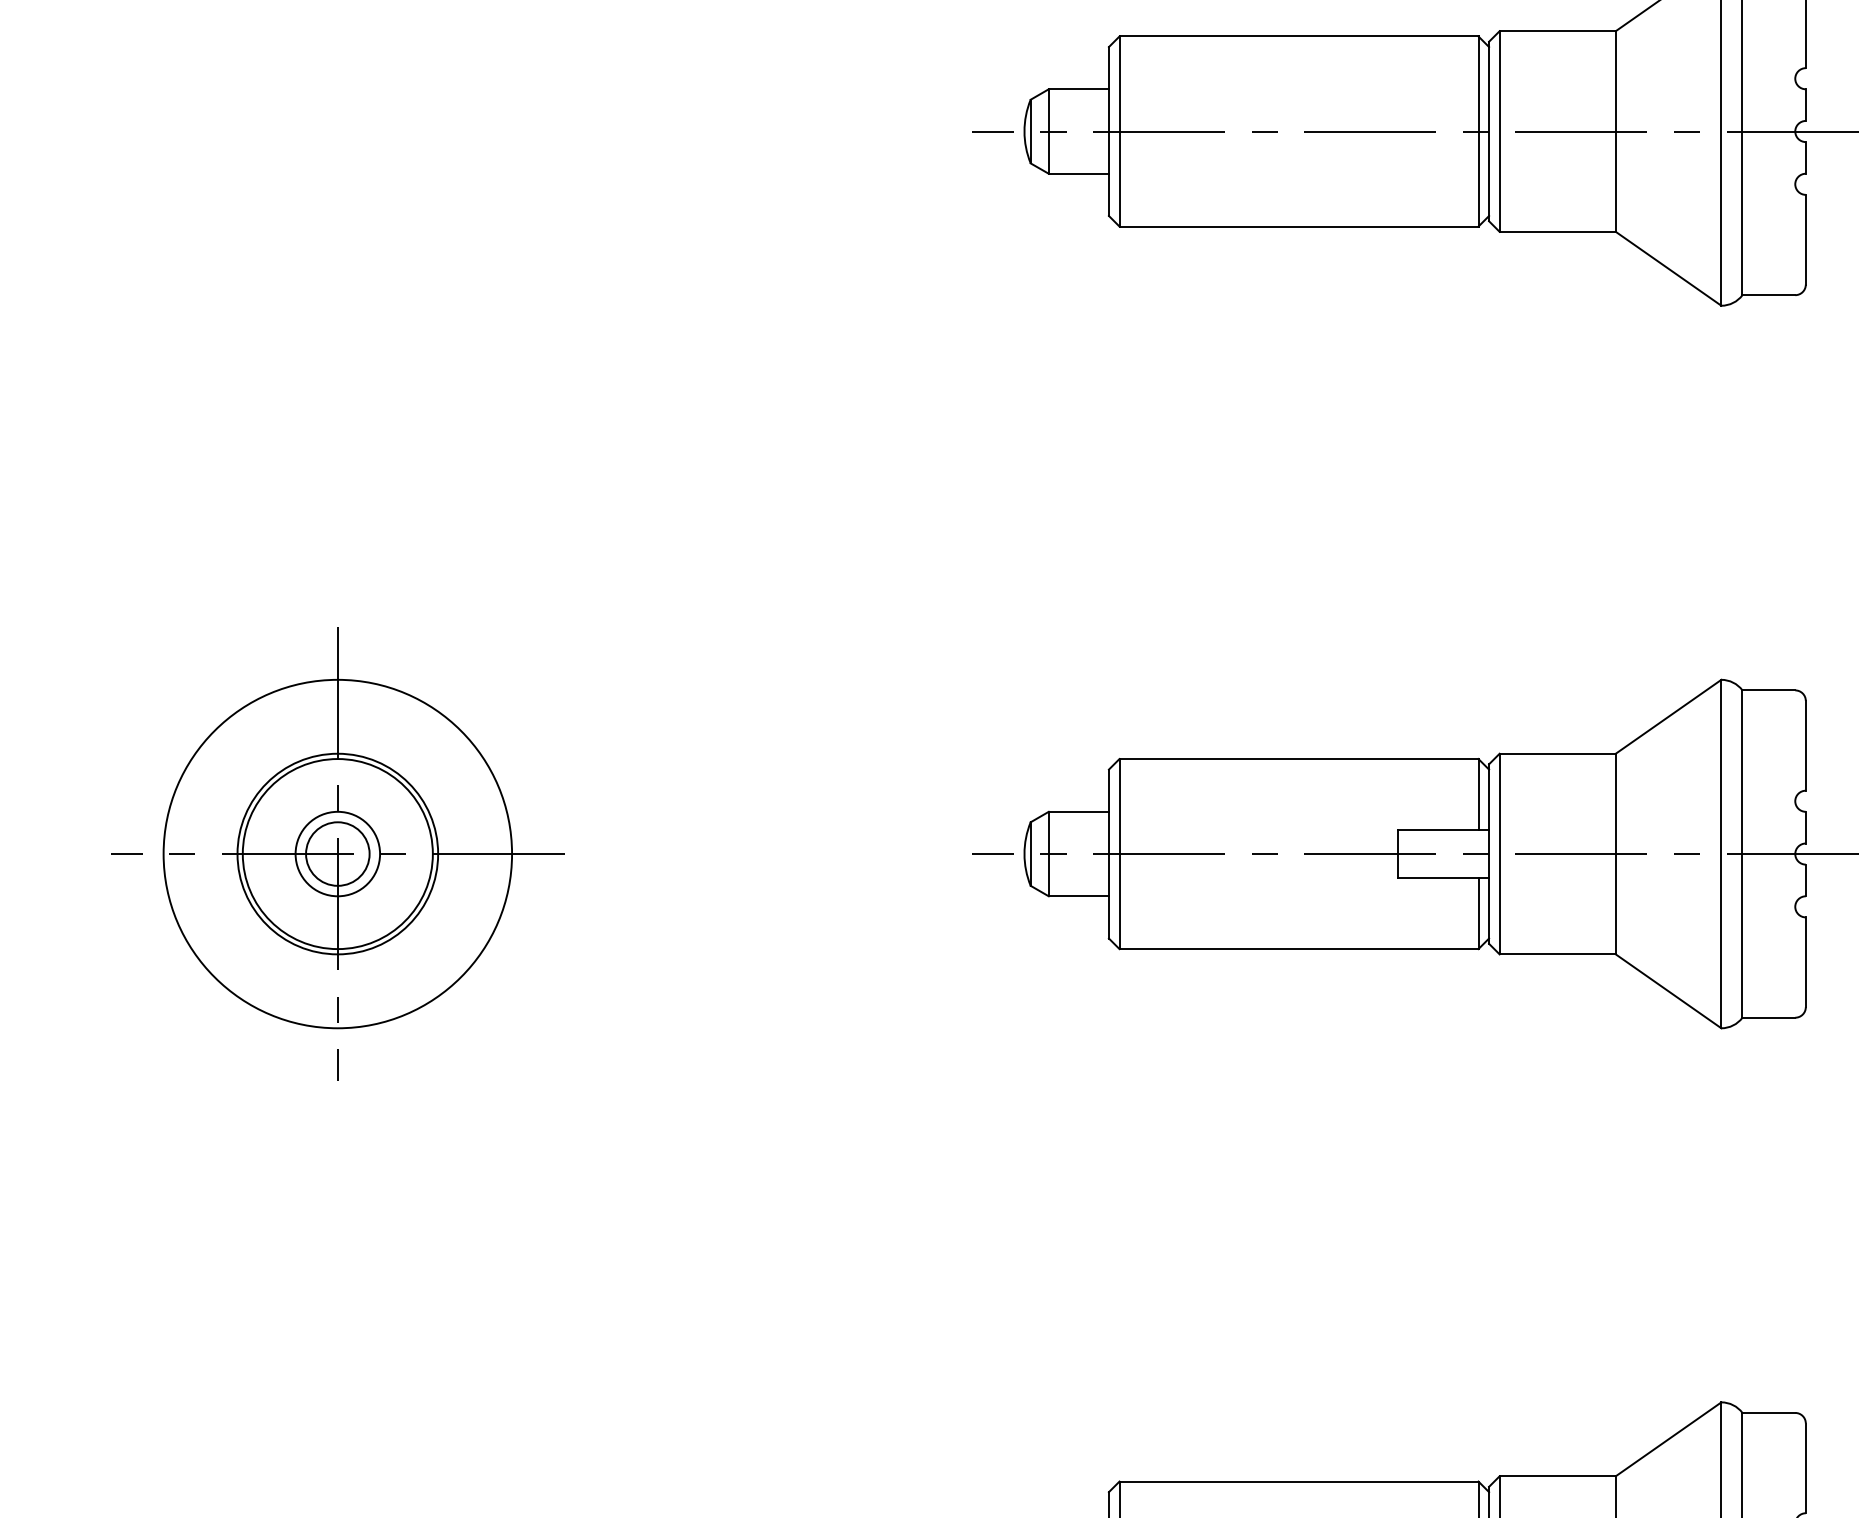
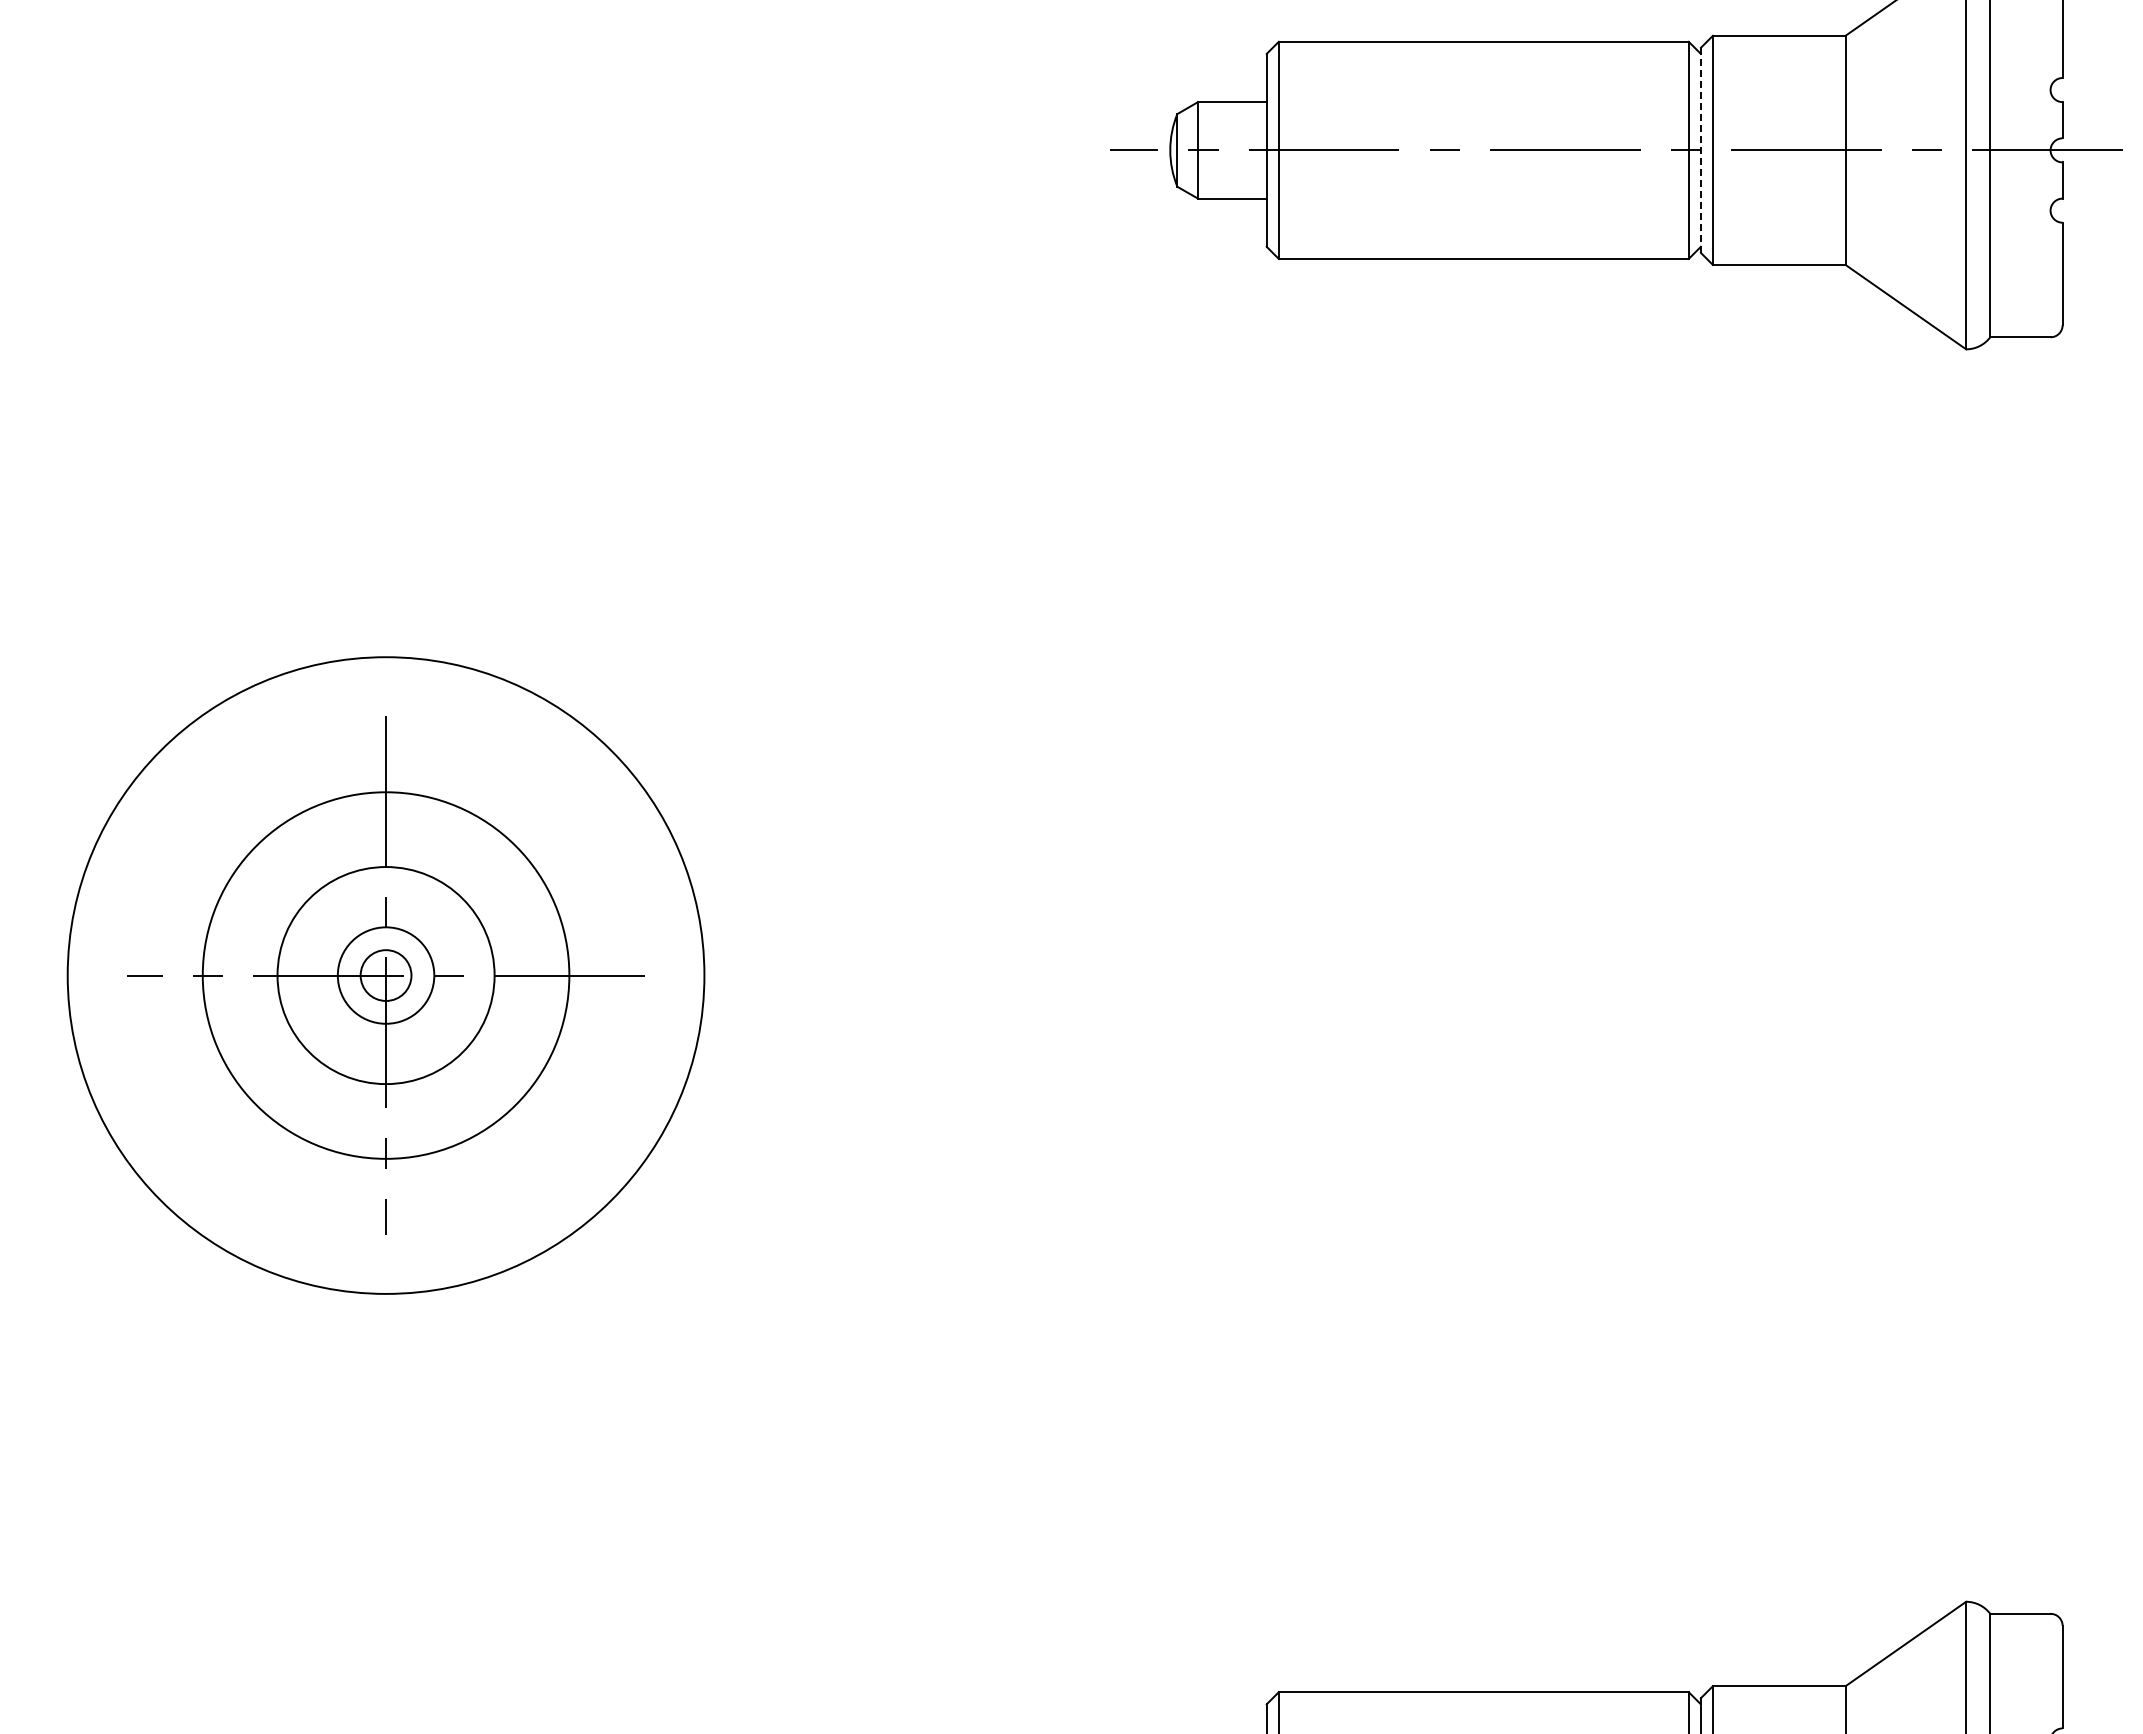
line: (1488, 131) -> (1700, 150), solid -> dashed
circle: (337, 854) -> (385, 975), size x0.7
circle: (337, 854) -> (385, 975), size x1.6
circle: (338, 854) -> (386, 975), size x1.6
part: (1415, 854) -> (1616, 975), removed

